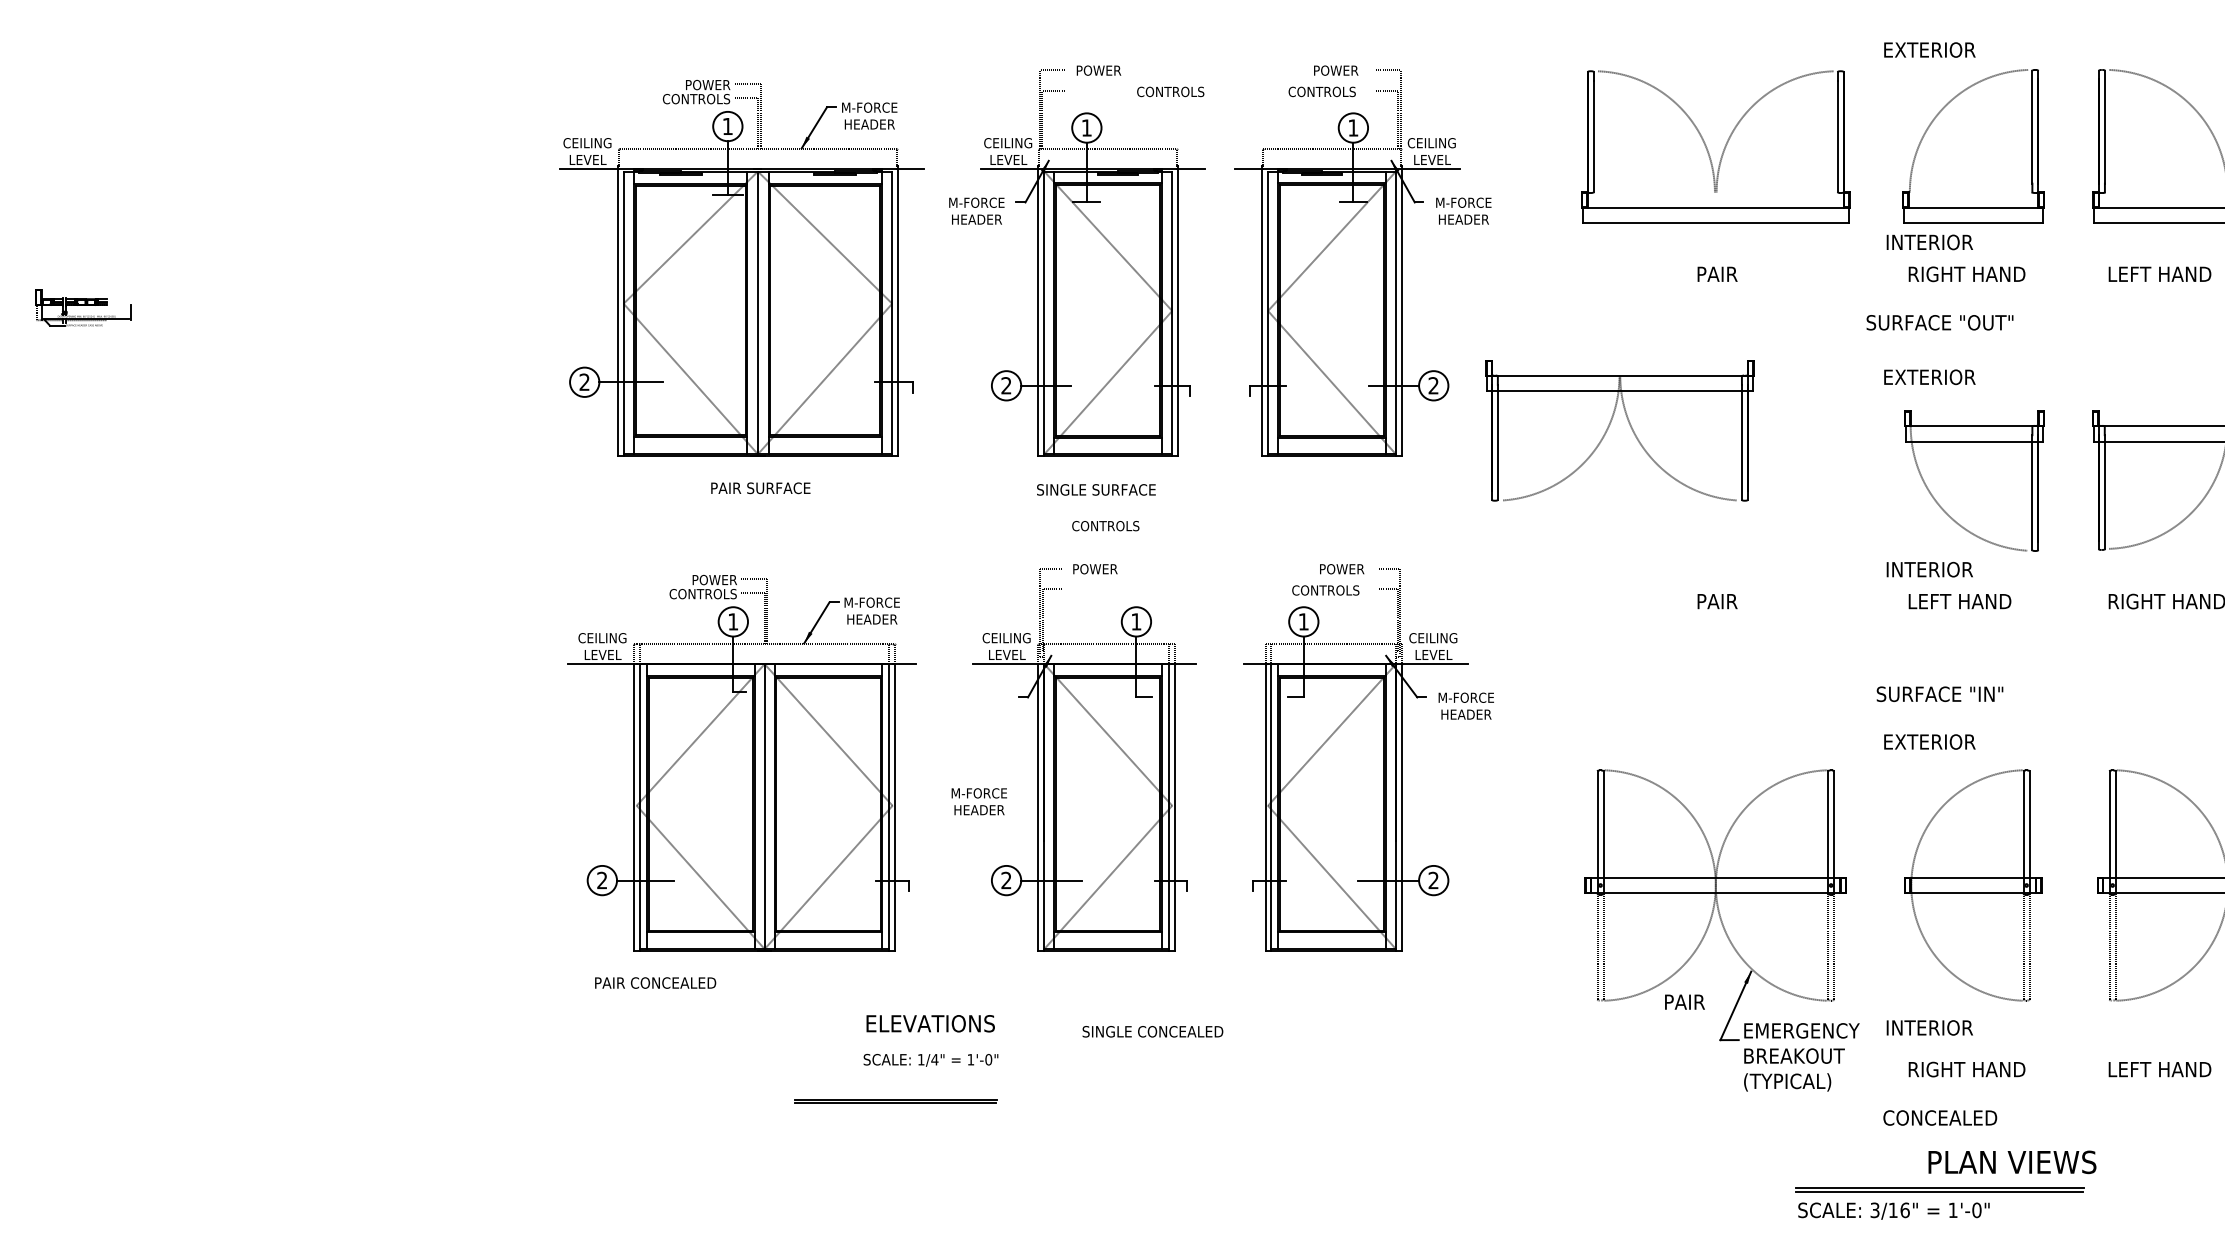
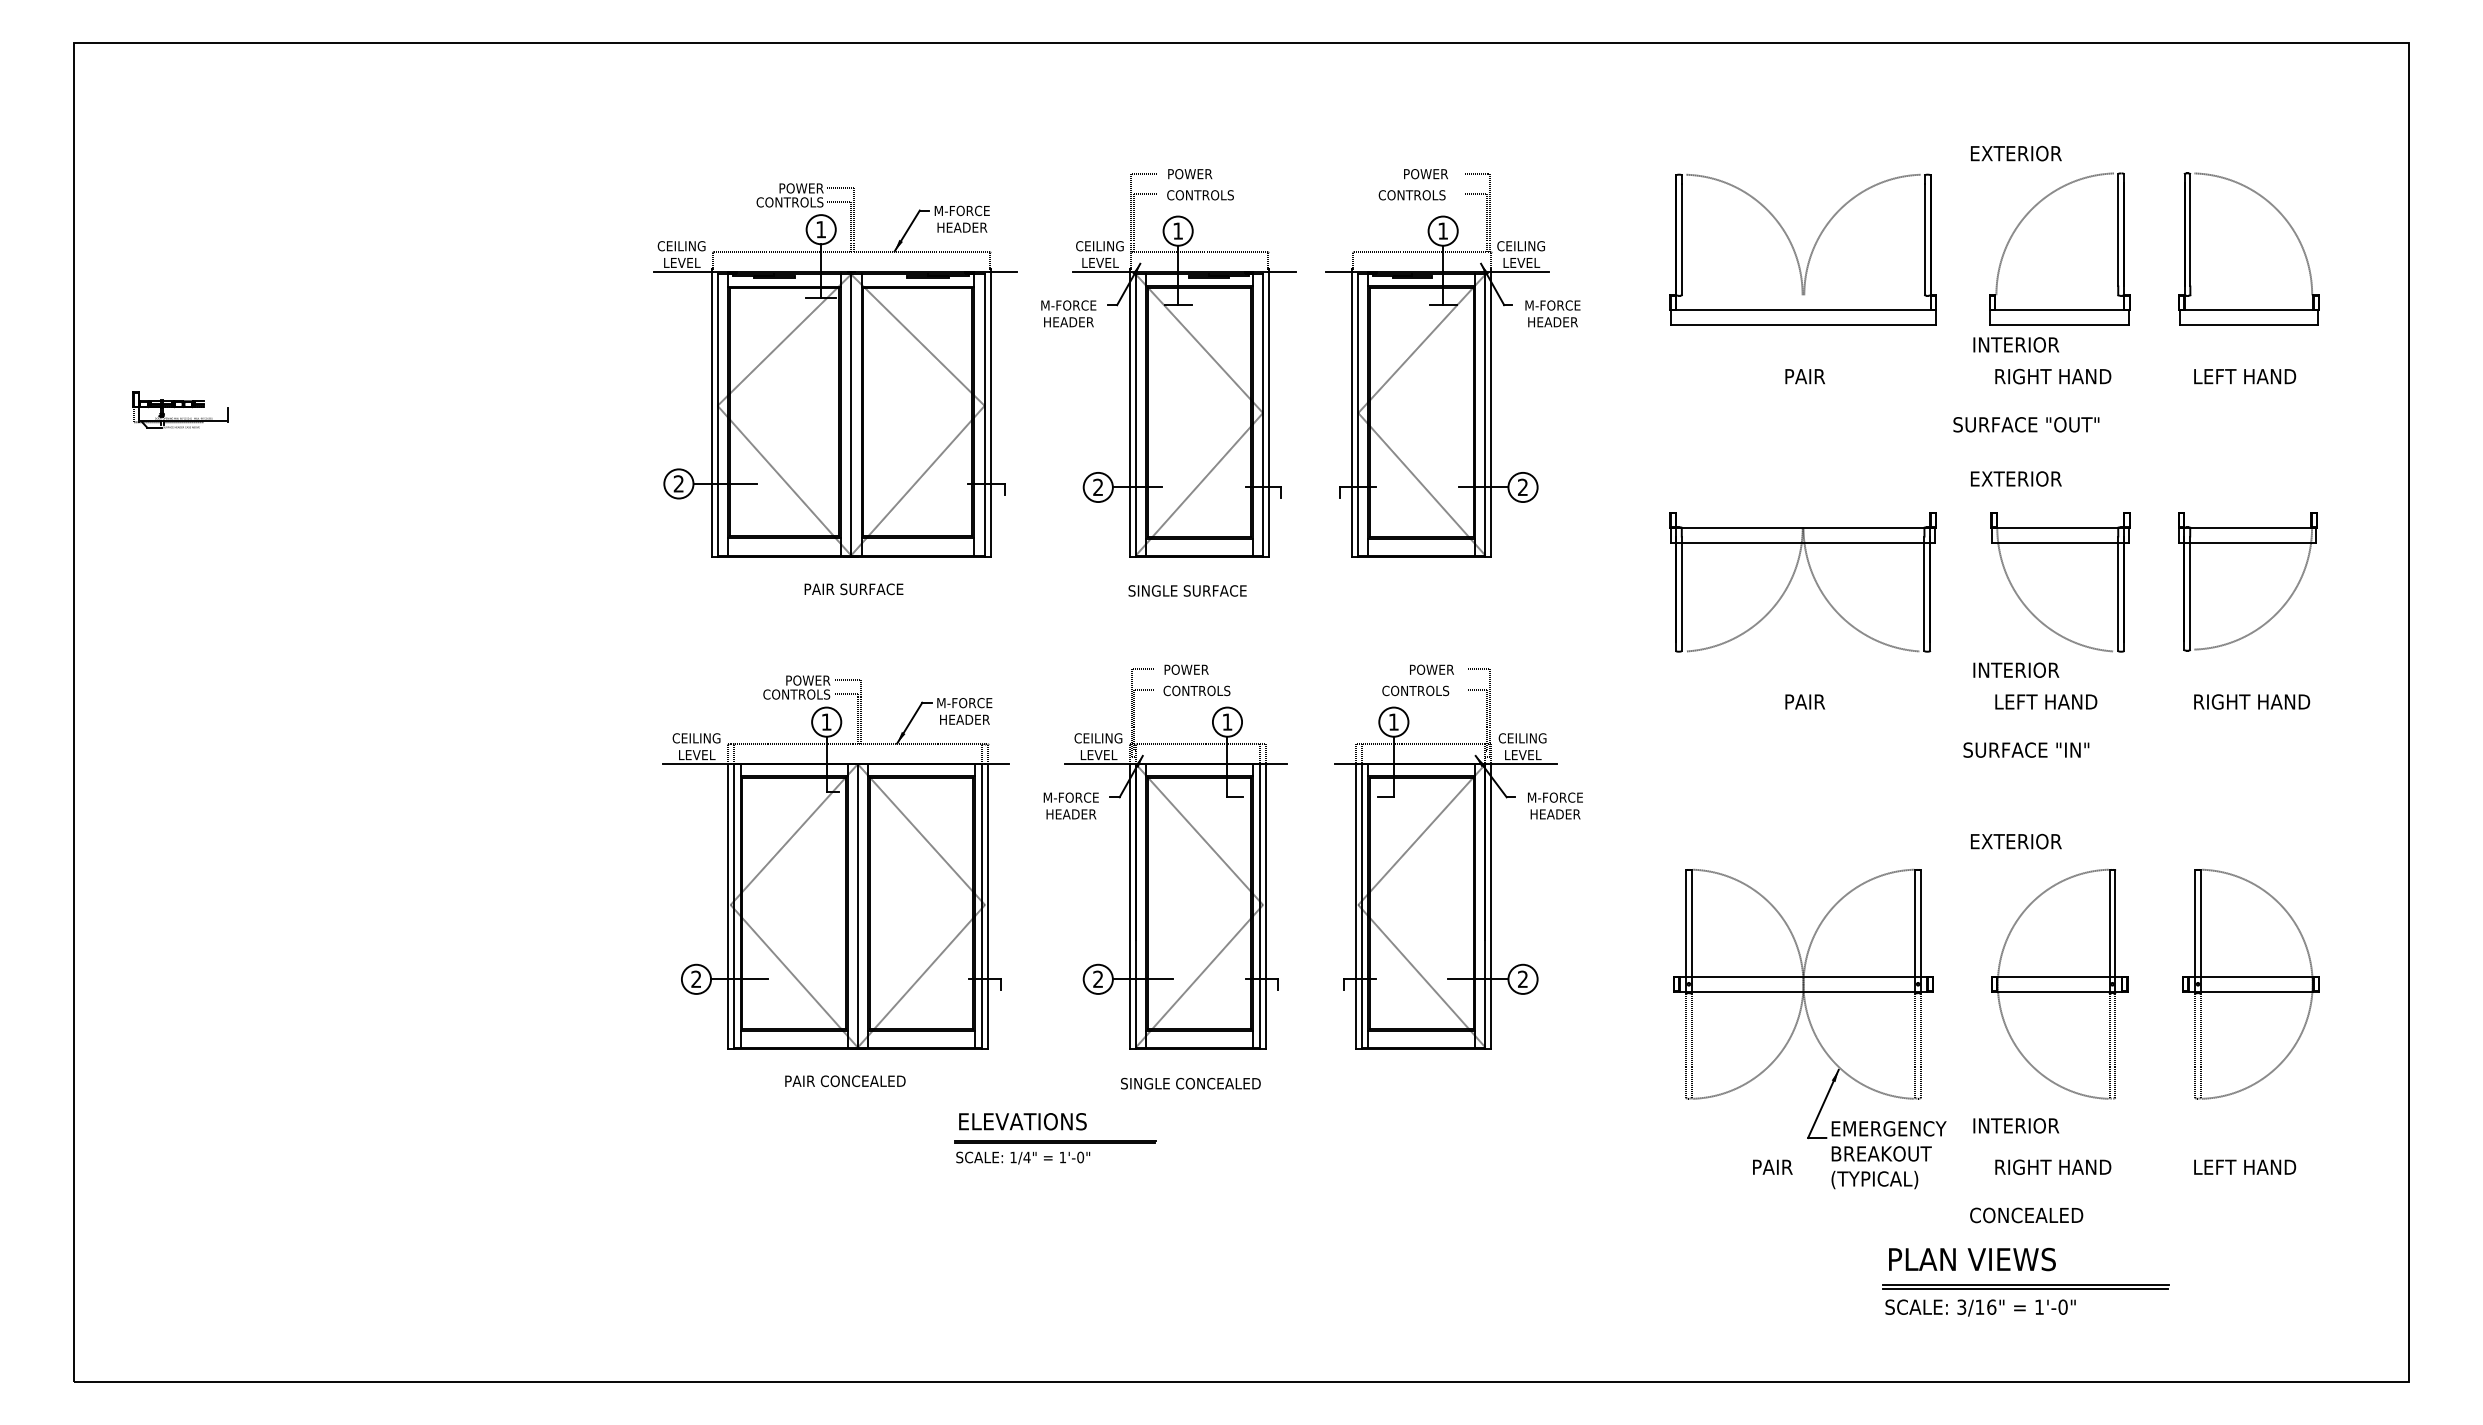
text: (1170, 92) -> (1200, 195), moved
part: (1610, 426) -> (1793, 577), moved
text: (1105, 525) -> (1196, 690), moved
text: (1940, 693) -> (2026, 749), moved
text: (978, 801) -> (1070, 805), moved
text: (655, 982) -> (845, 1080), moved
text: (1684, 1001) -> (1772, 1166), moved
text: (1152, 1031) -> (1190, 1083), moved
line: (896, 1100) -> (1055, 1141), moved
text: (2012, 1162) -> (1972, 1259), moved

